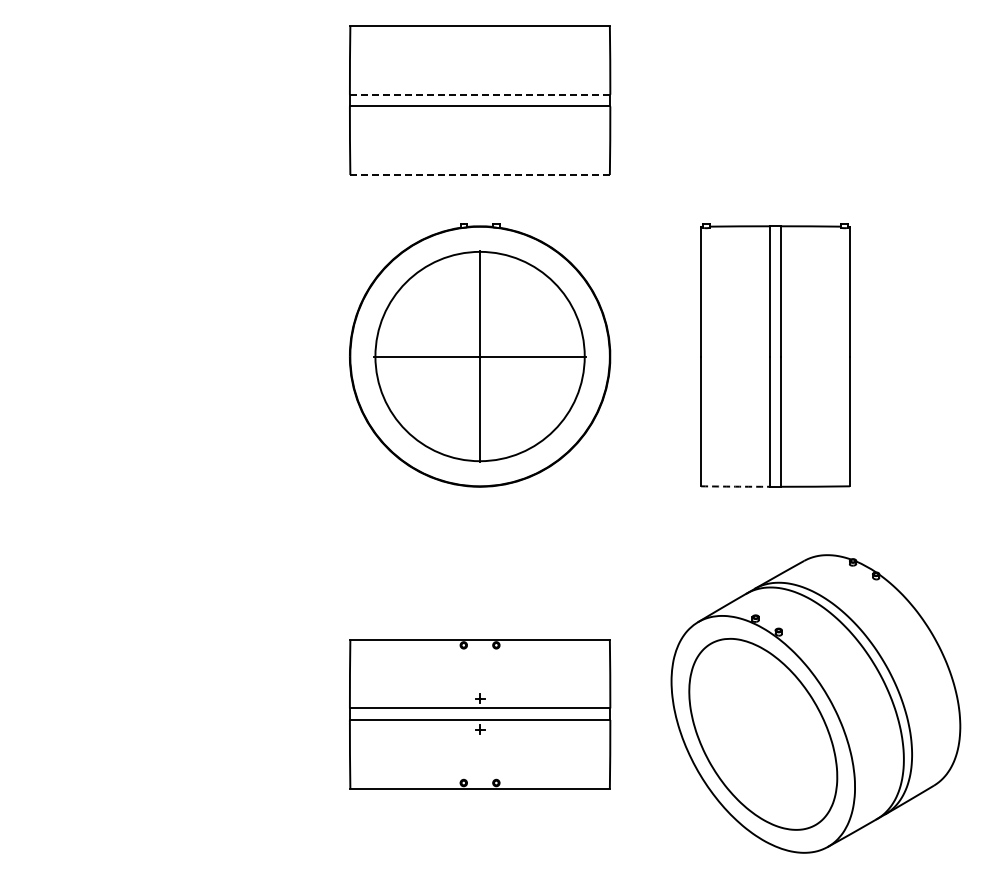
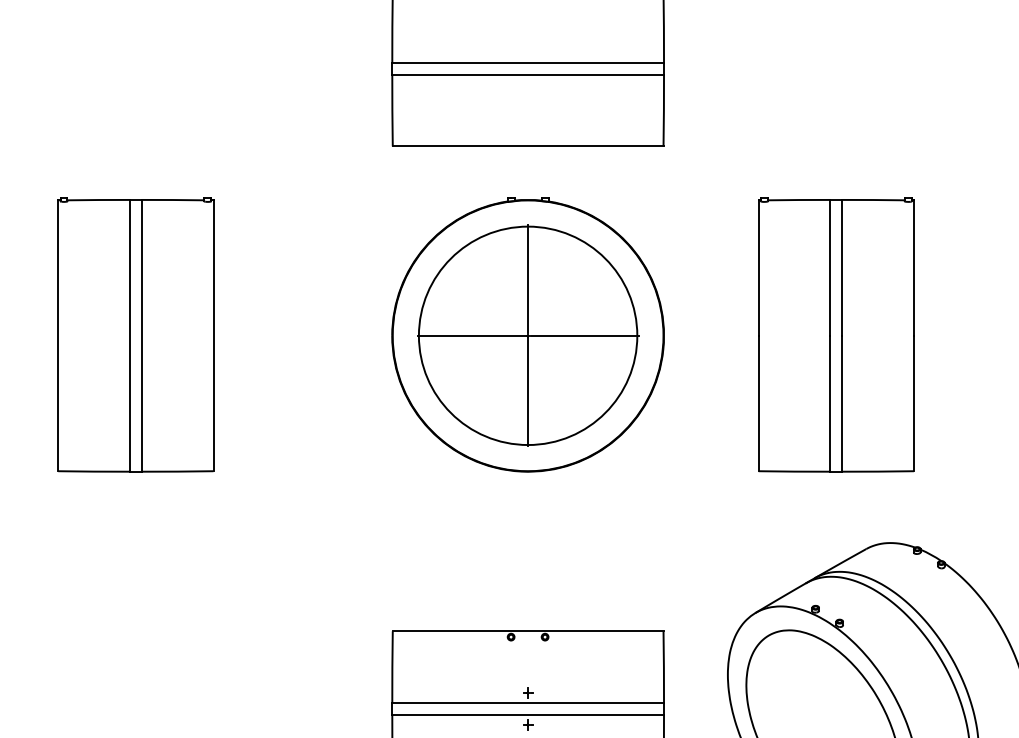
line: (479, 94) -> (527, 62), dashed -> solid
line: (480, 175) -> (528, 146), dashed -> solid
part: (104, 355) -> (136, 334), added
arc: (735, 486) -> (794, 471), dashed -> solid

